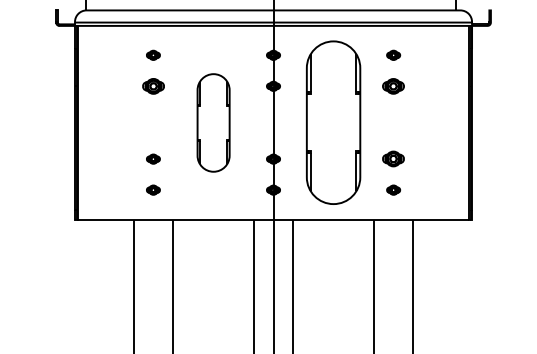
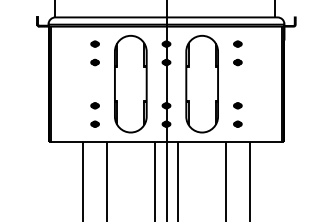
part: (152, 86) -> (94, 62), size x0.62
part: (393, 86) -> (237, 62), size x0.62
part: (212, 123) -> (130, 84), size x1.67
part: (393, 158) -> (237, 105), size x0.62

